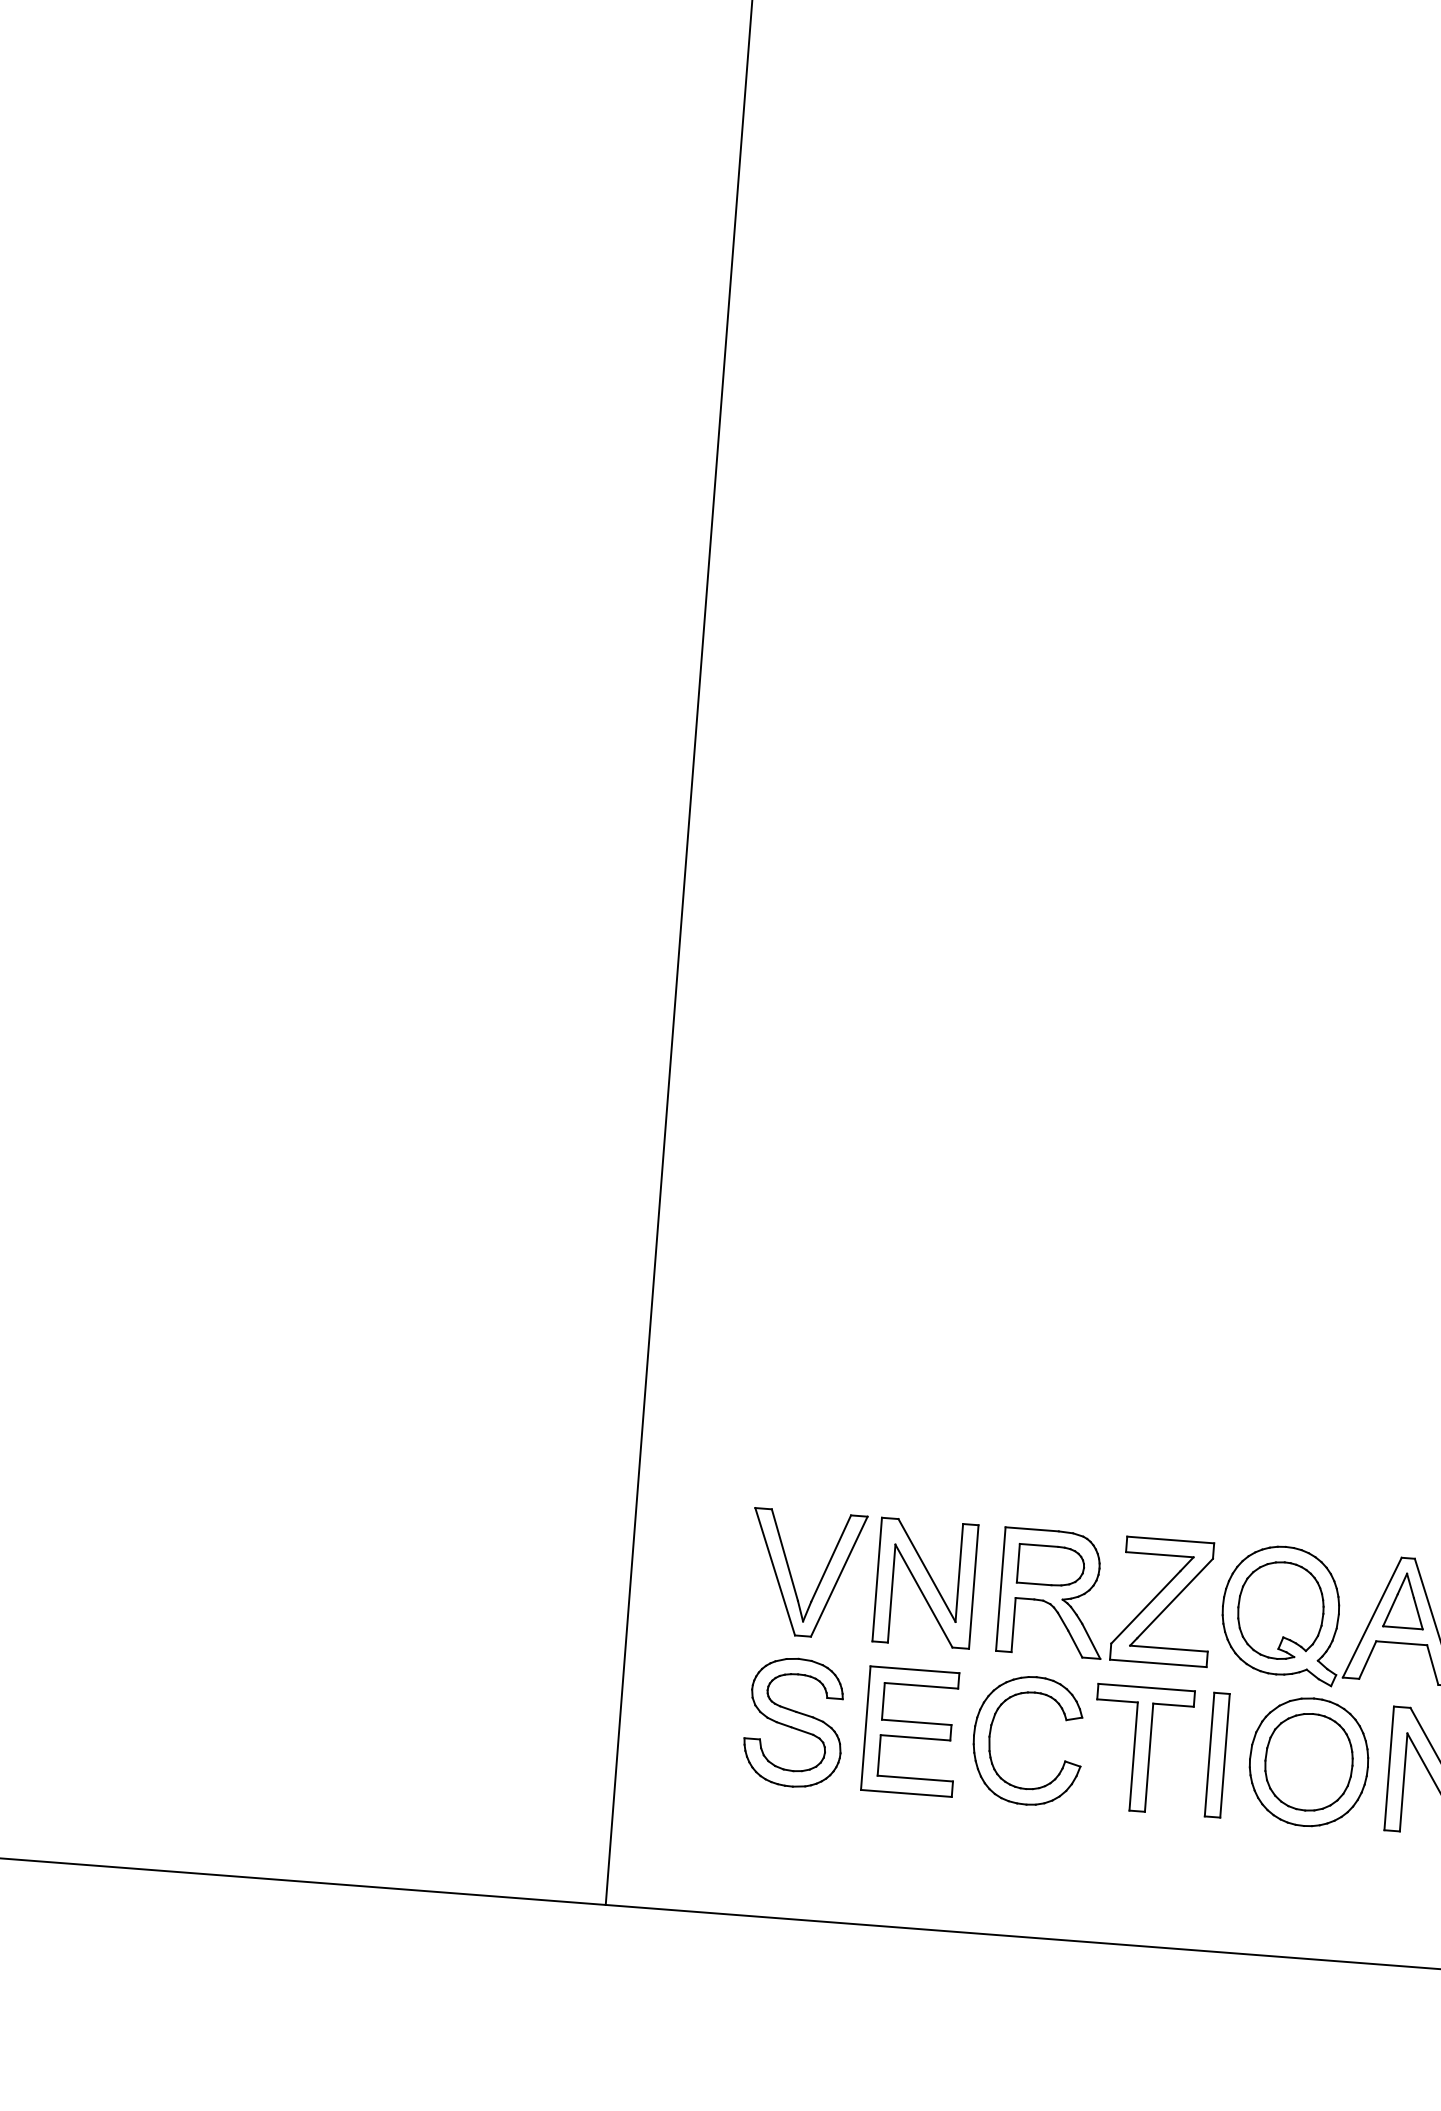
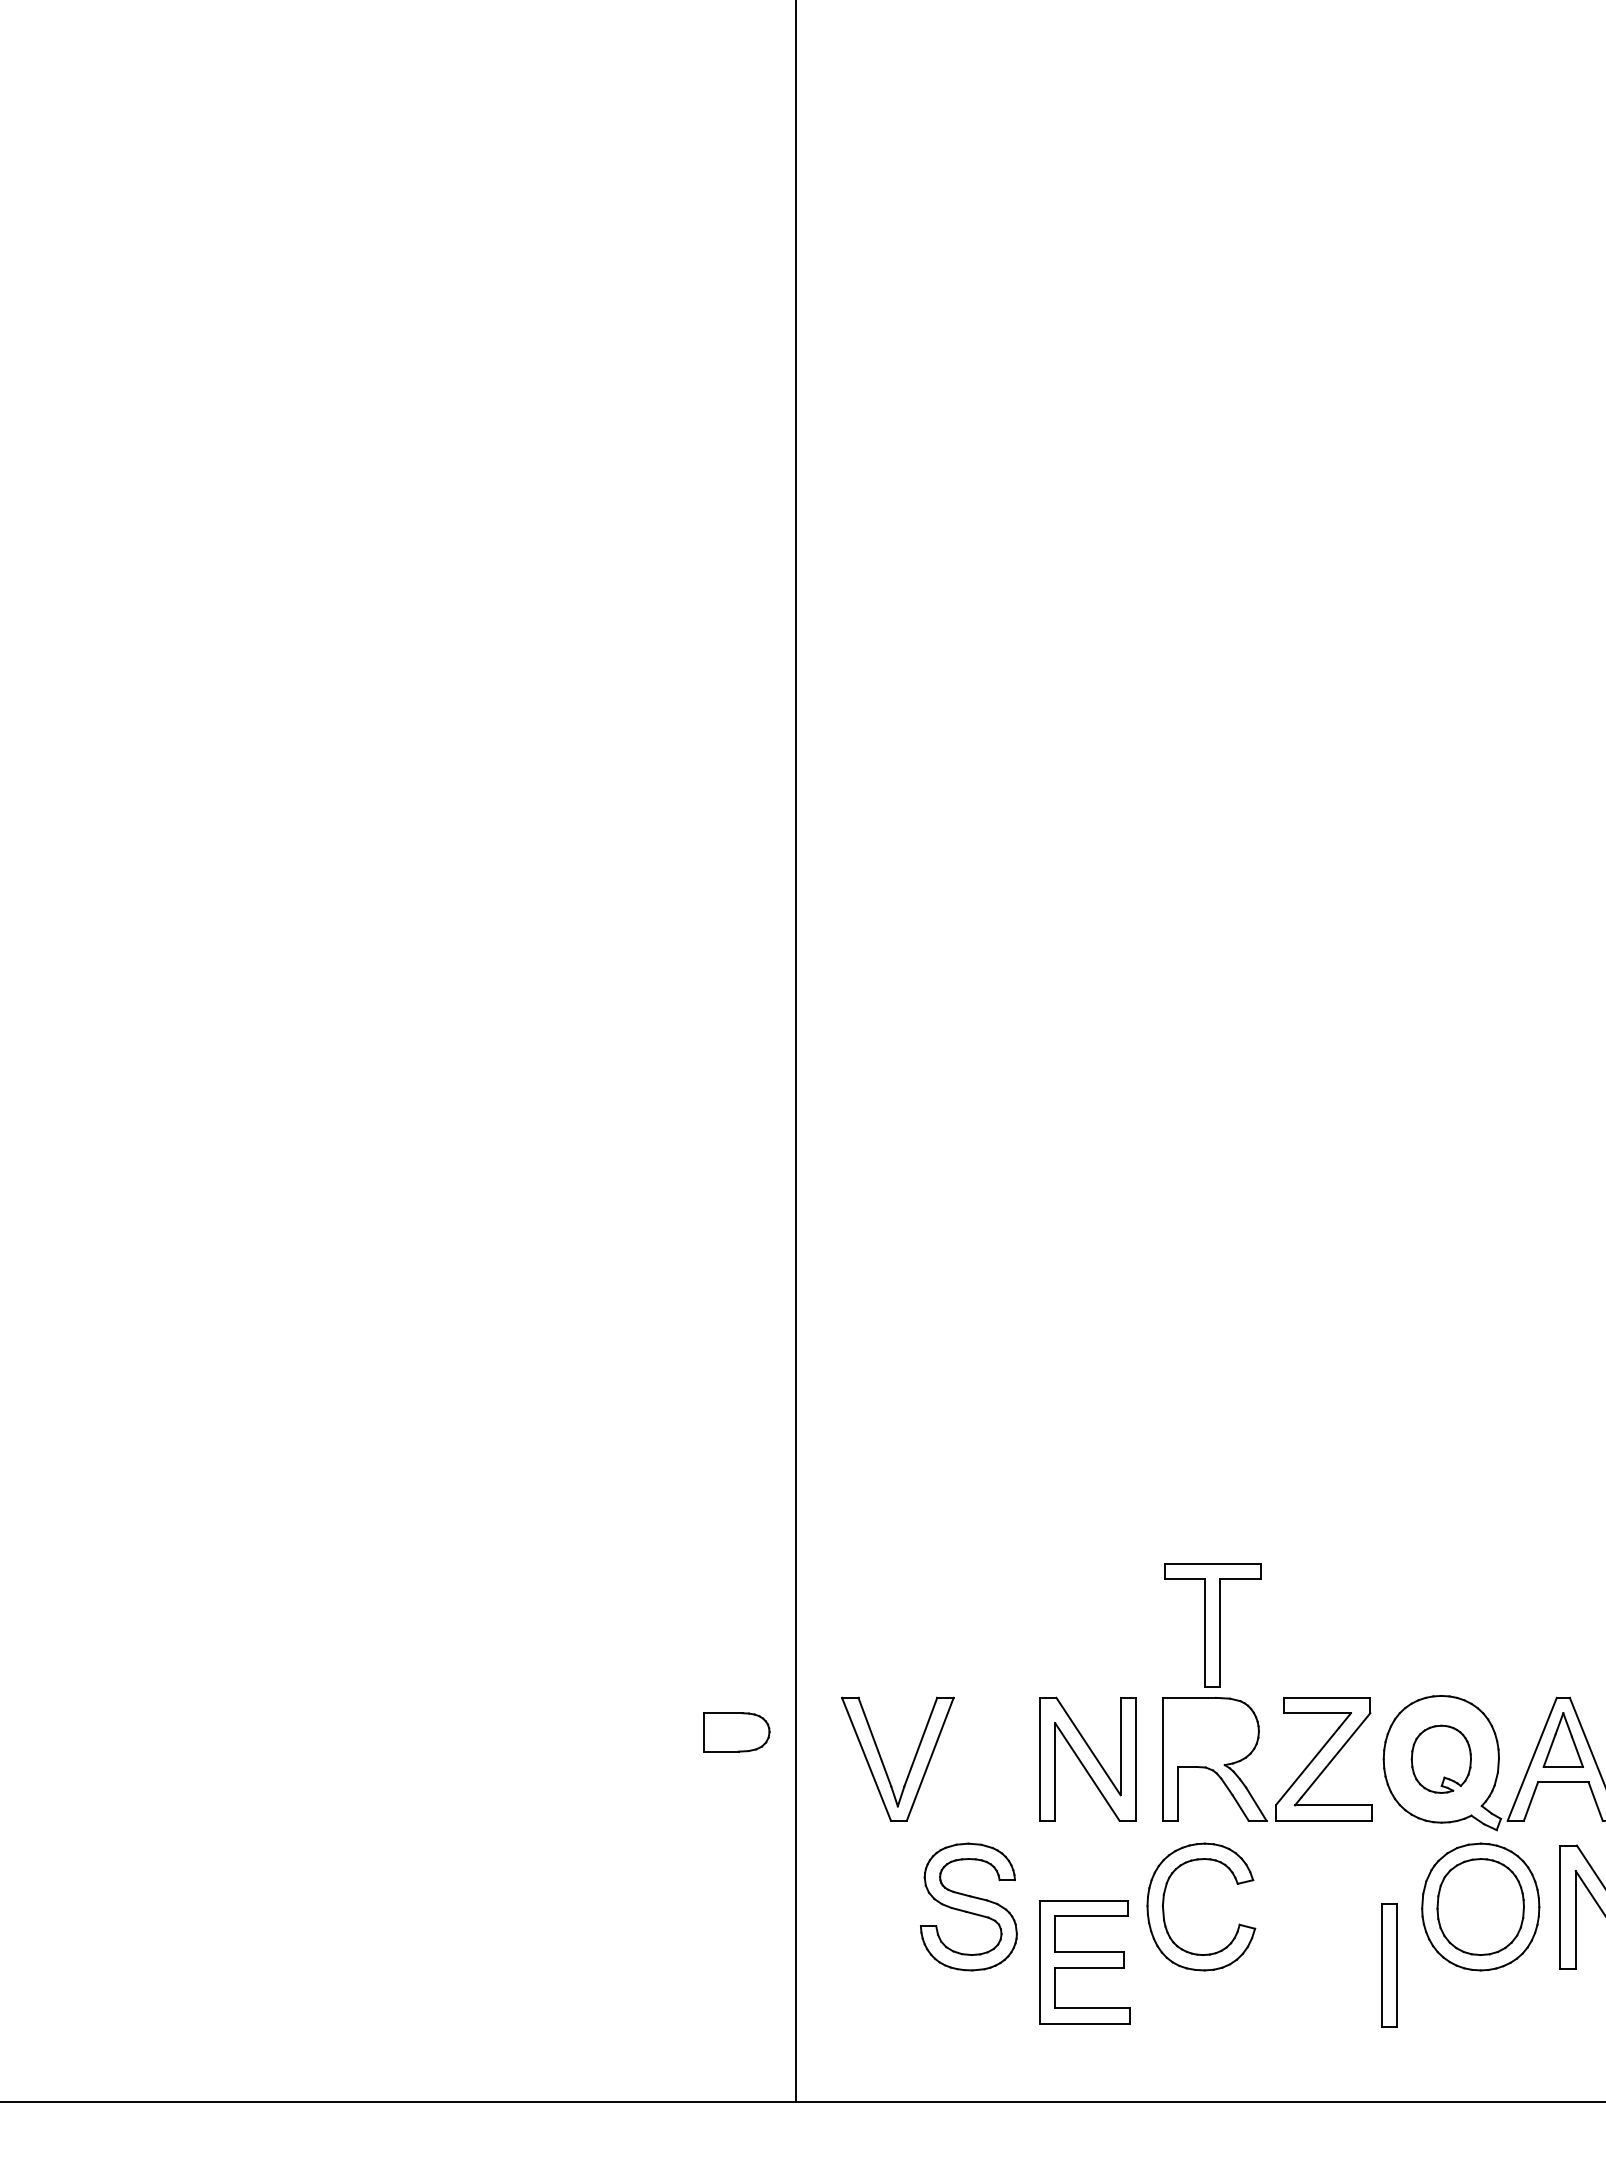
part: (1050, 1565) -> (736, 1732), moved
part: (792, 1578) -> (884, 1764), moved
part: (1280, 1610) -> (1441, 1759), size x0.7
part: (910, 1732) -> (1084, 1962), moved
part: (1141, 1749) -> (1212, 1625), moved
part: (1217, 1755) -> (1389, 1965), moved

